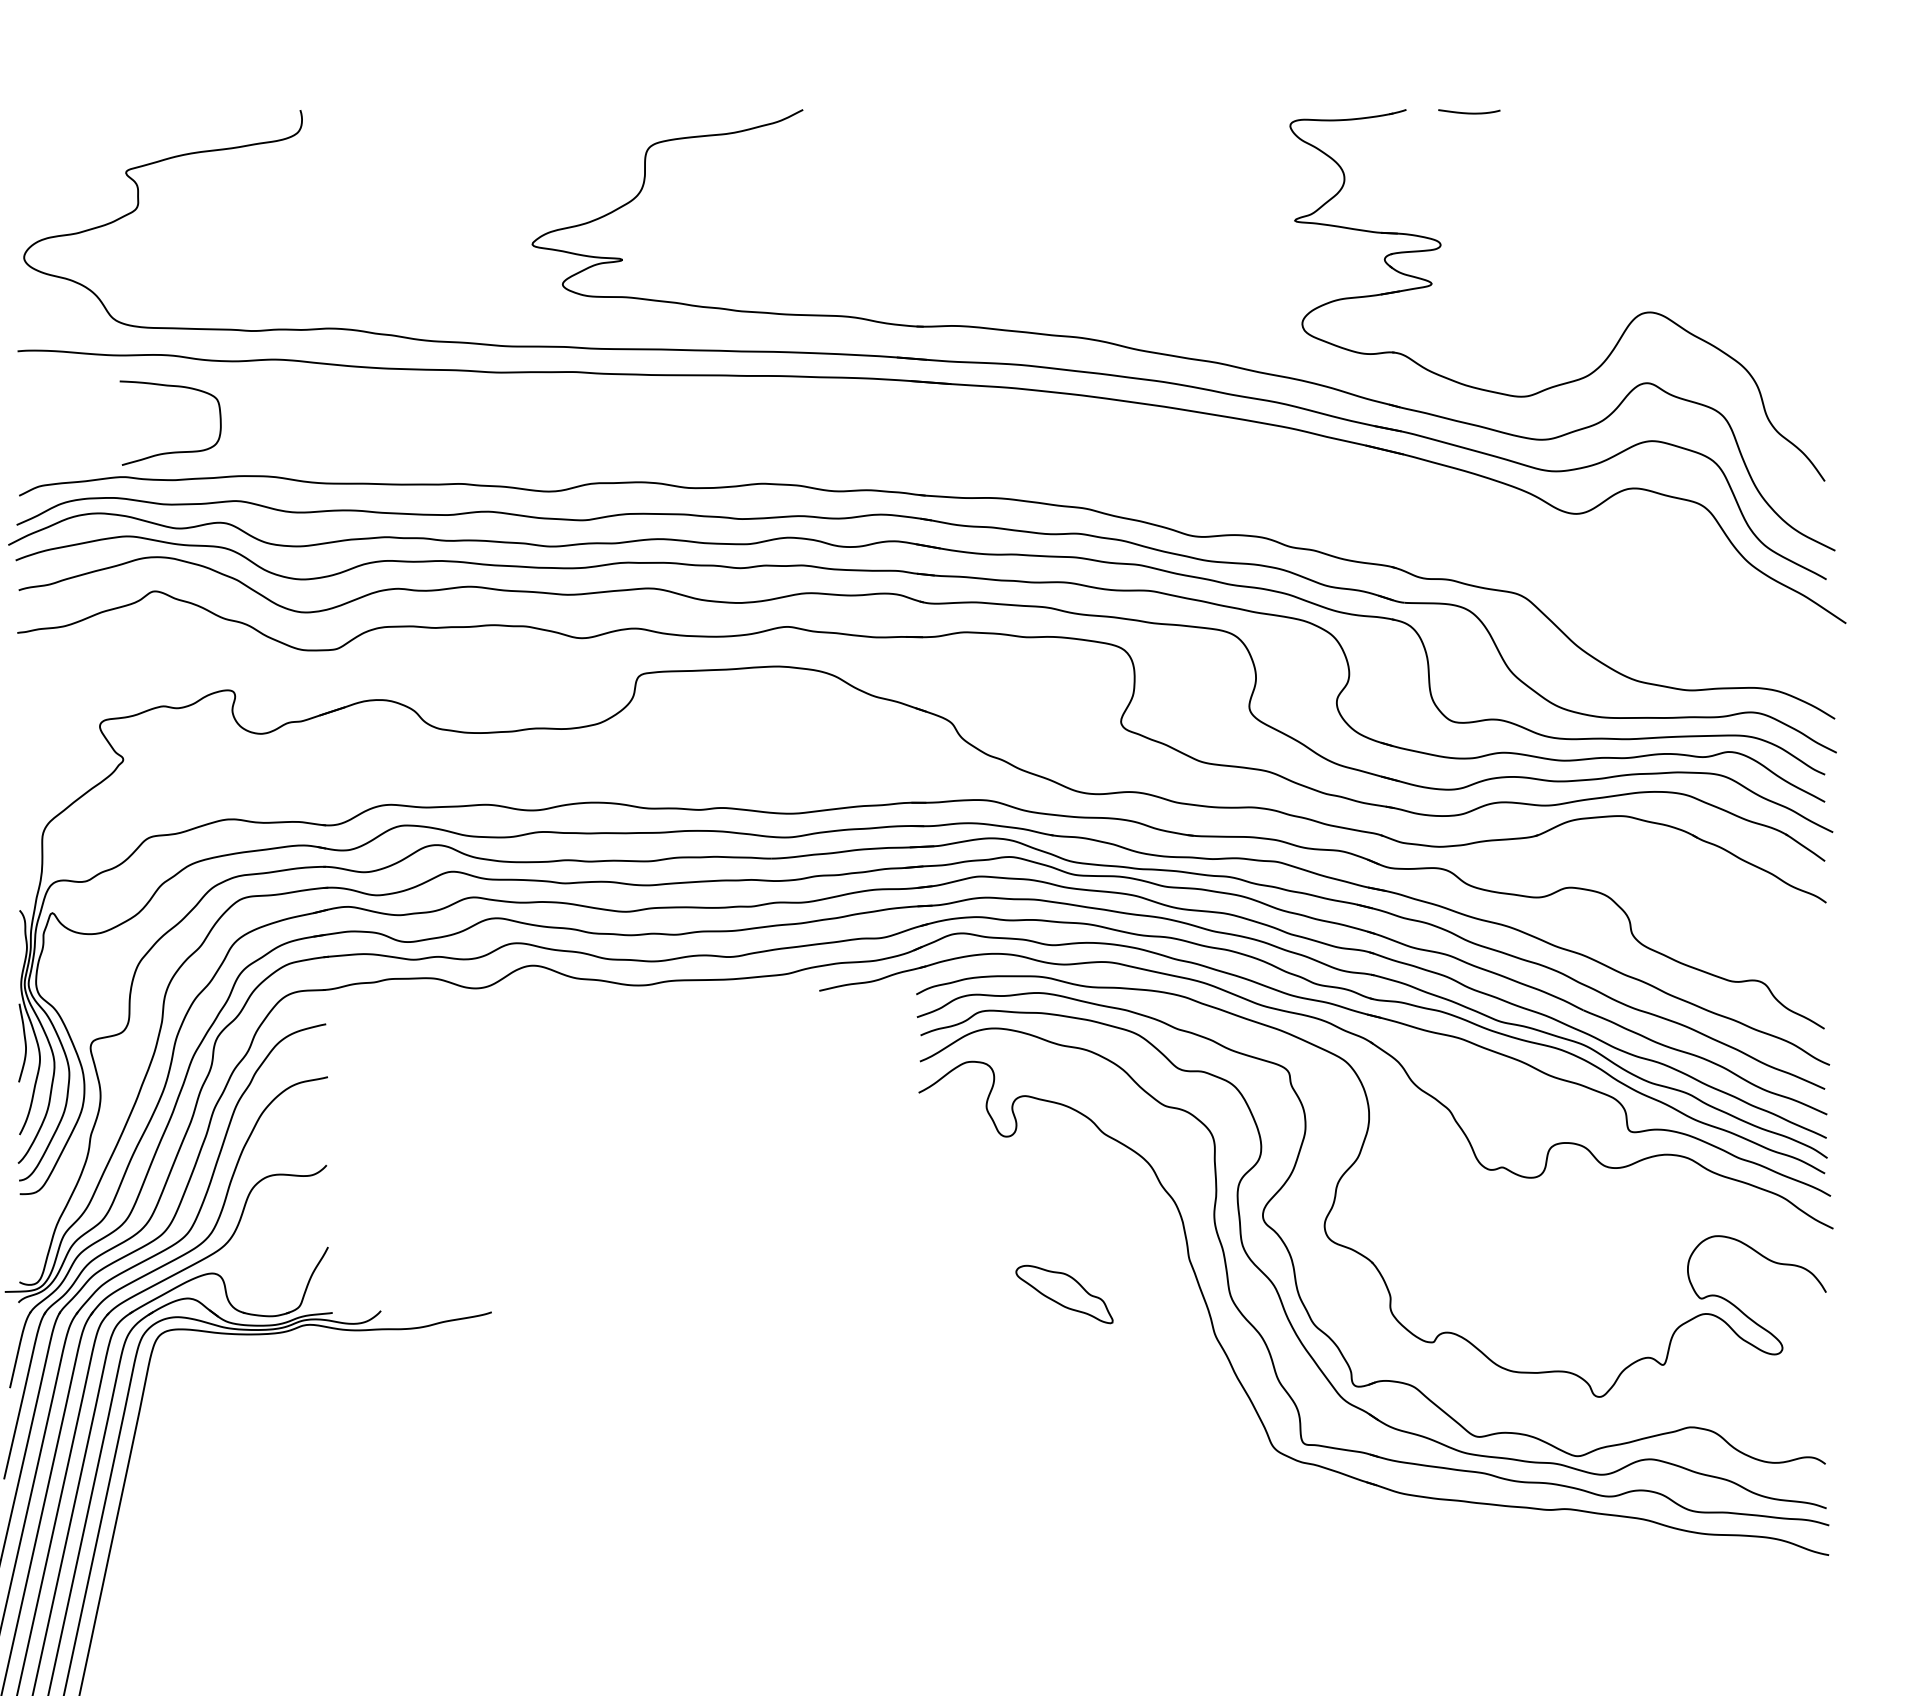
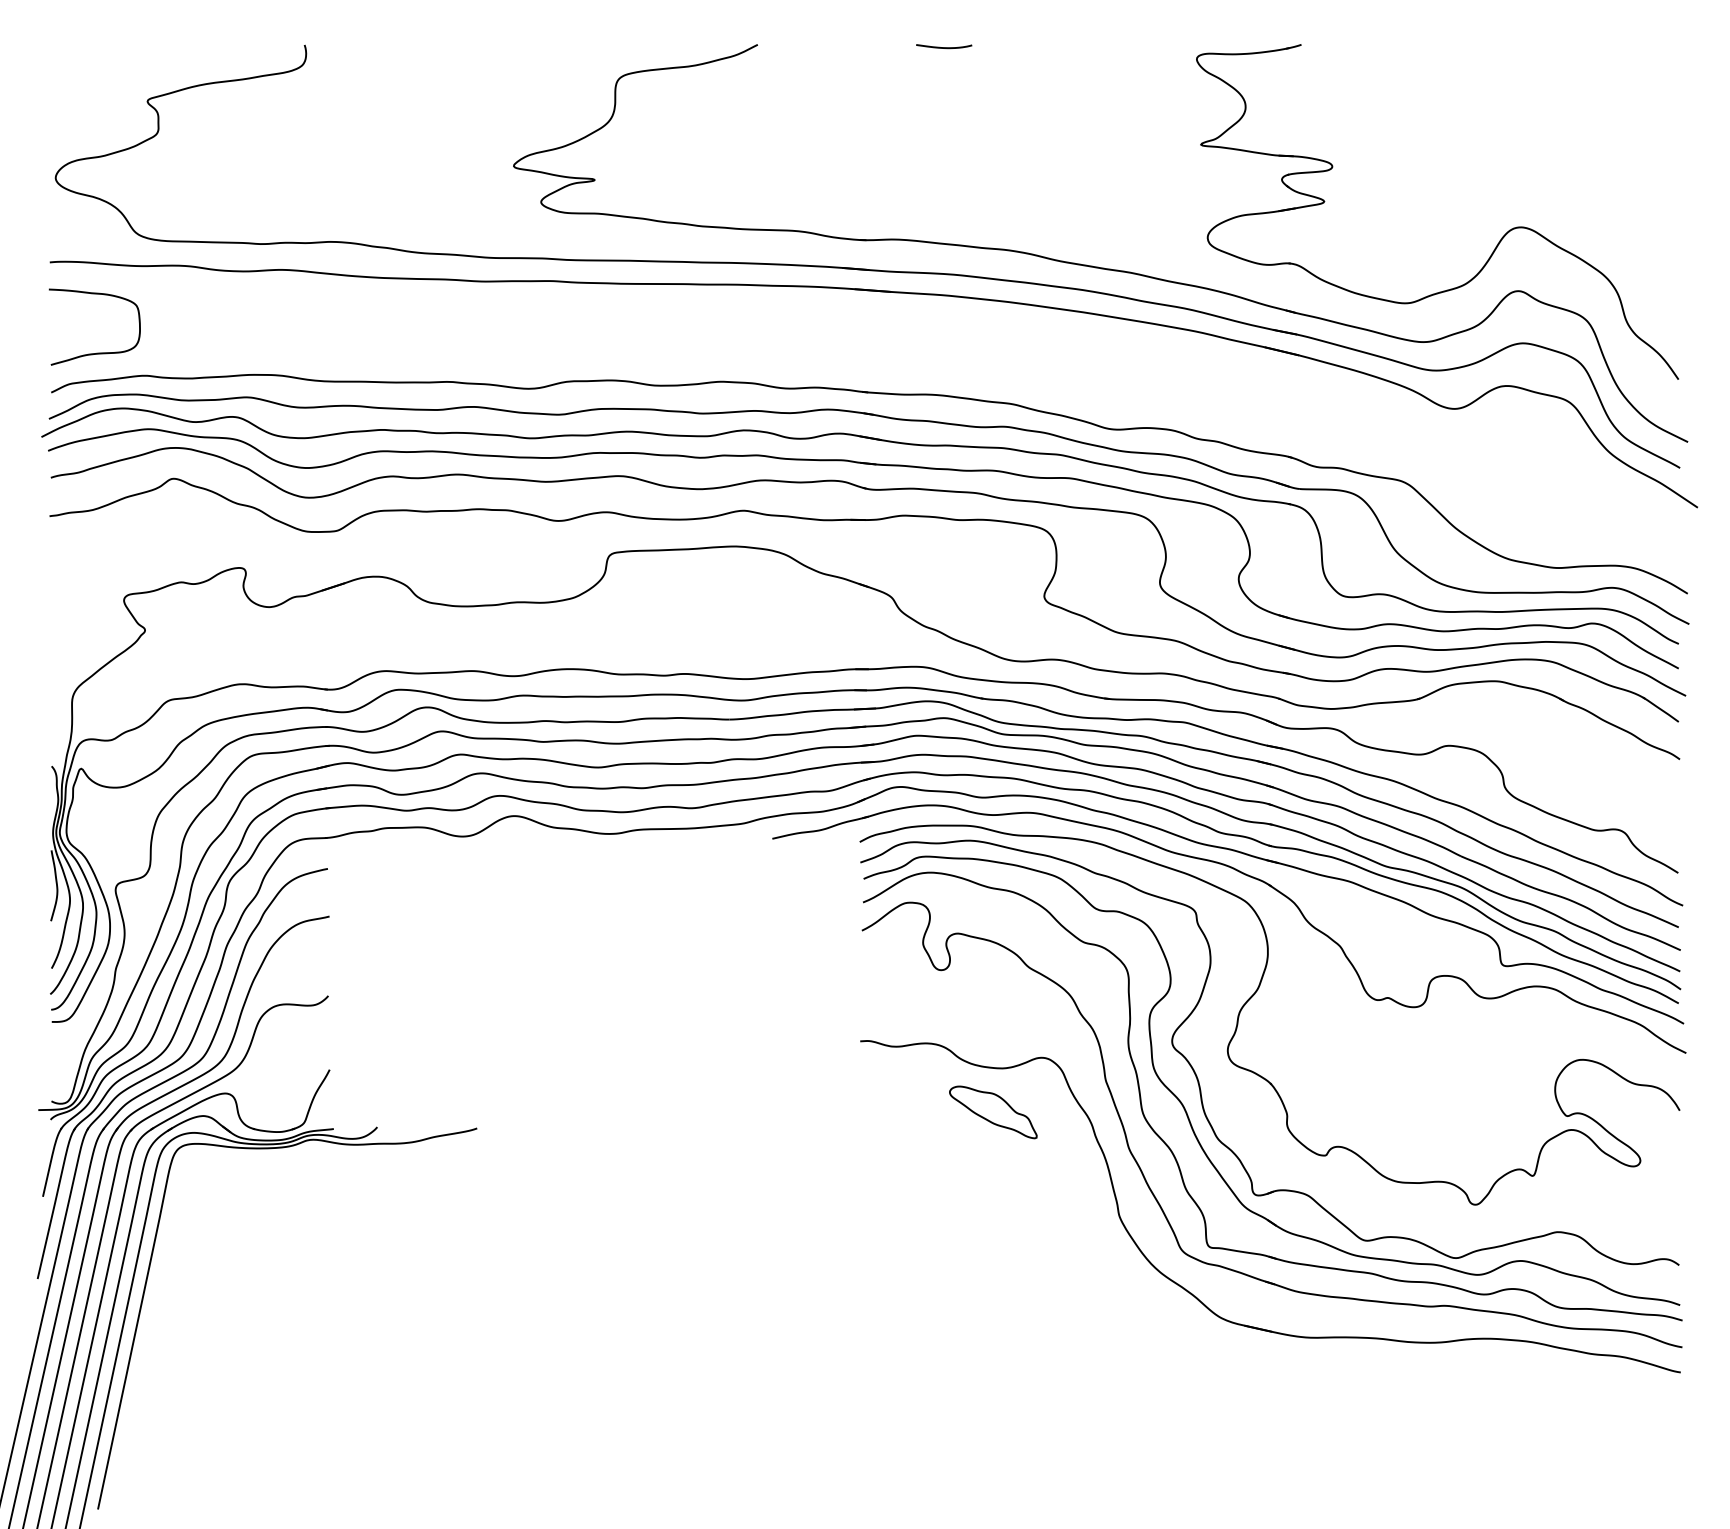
curve: (1469, 112) -> (944, 47), moved
curve: (172, 451) -> (96, 352), moved
part: (1289, 1498) -> (1196, 1296), added

